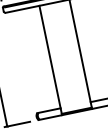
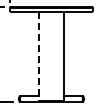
line: (51, 59) -> (39, 56), solid -> dashed

